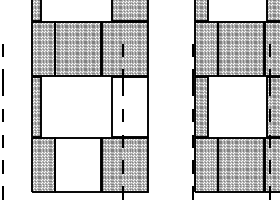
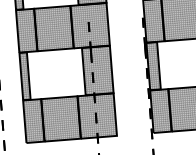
hatch: (129, 106) -> (97, 70), added
hatch: (77, 164) -> (60, 118), added

